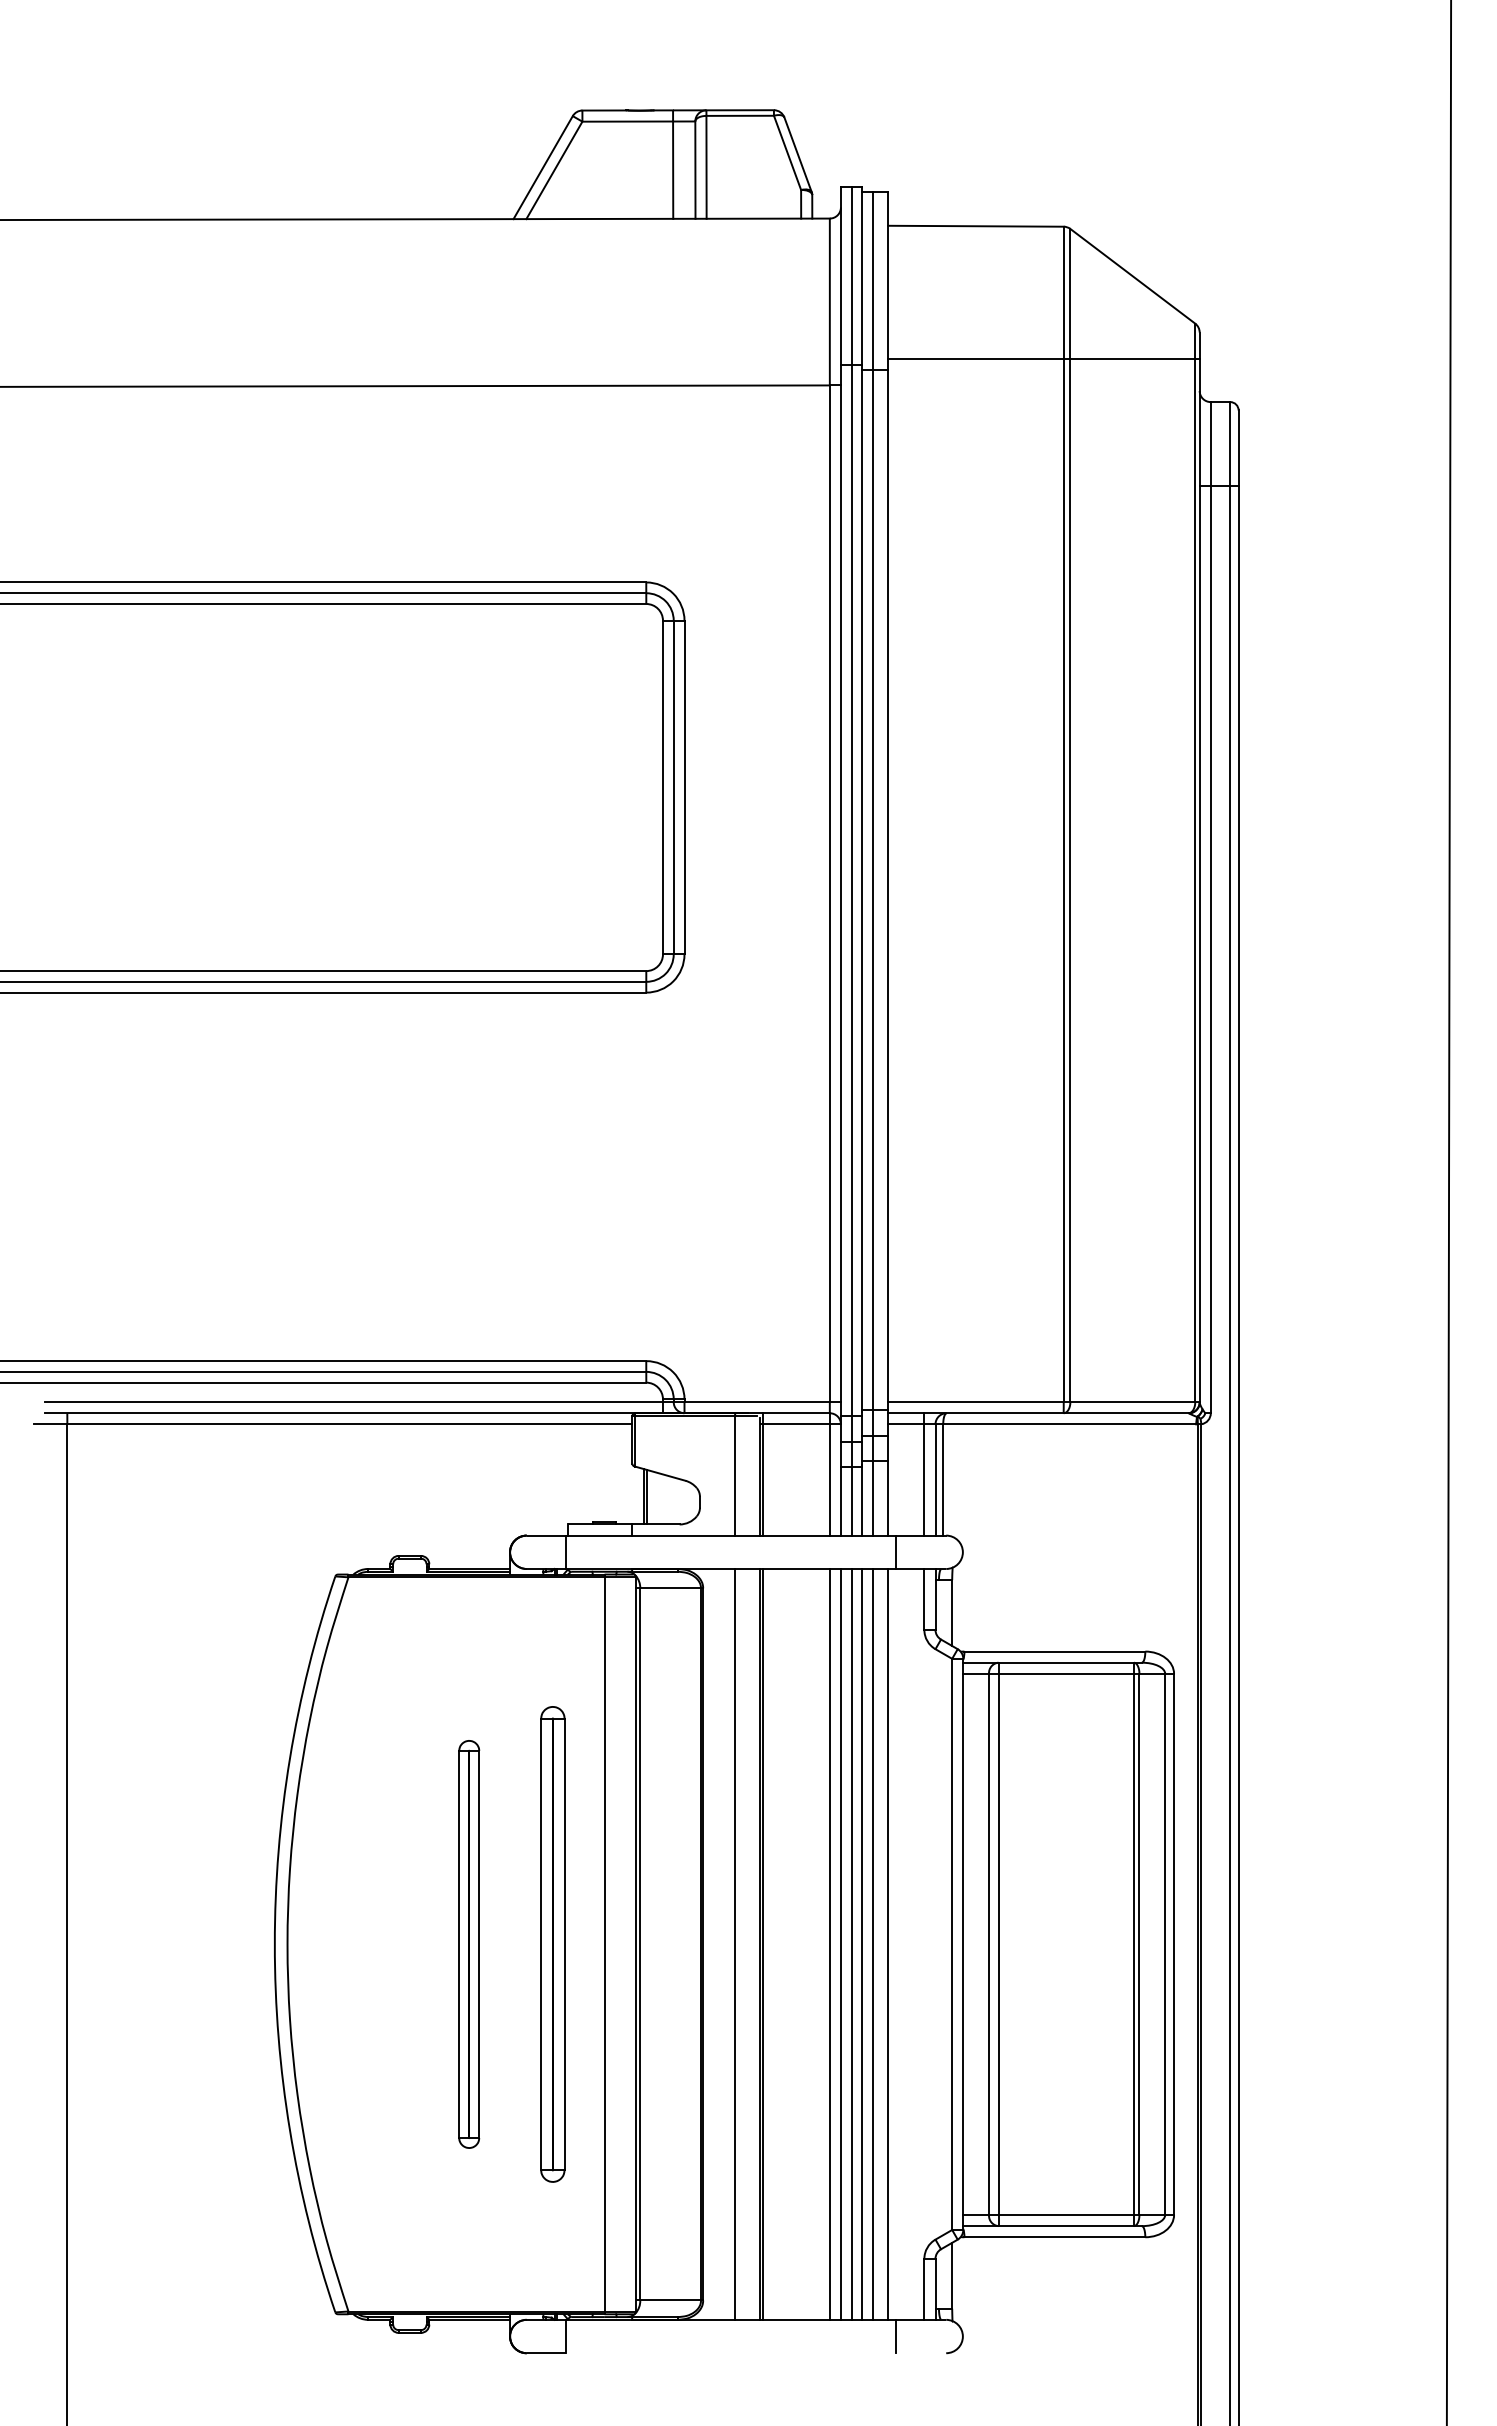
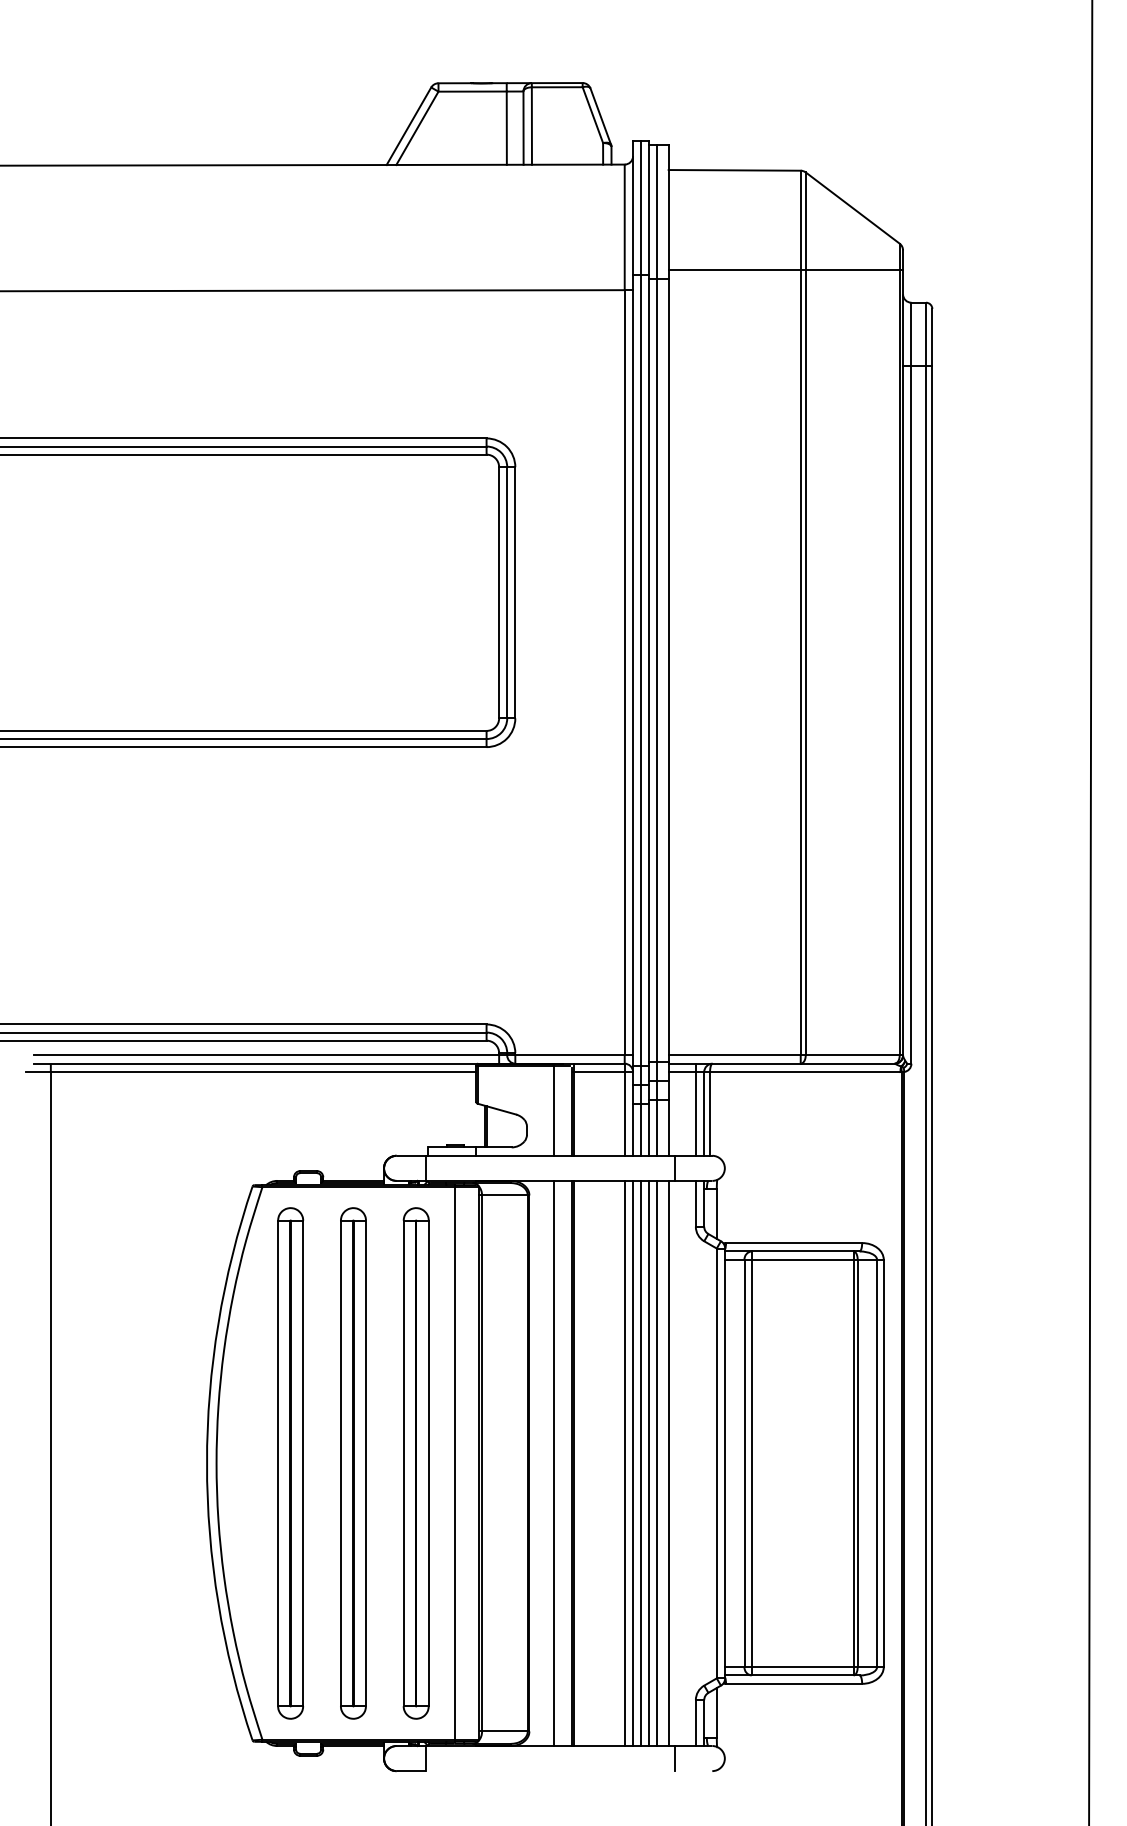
part: (385, 1944) -> (290, 1463), added
part: (468, 1944) -> (352, 1463), size x1.67
part: (552, 1944) -> (415, 1463), size x1.43

